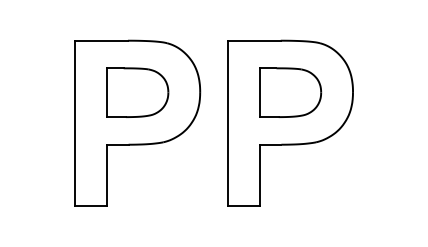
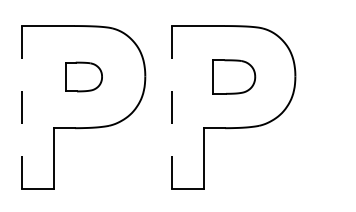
part: (137, 92) -> (83, 76), size x0.6
part: (290, 92) -> (233, 76), size x0.7
line: (74, 123) -> (21, 107), solid -> dashed
line: (227, 123) -> (172, 107), solid -> dashed

